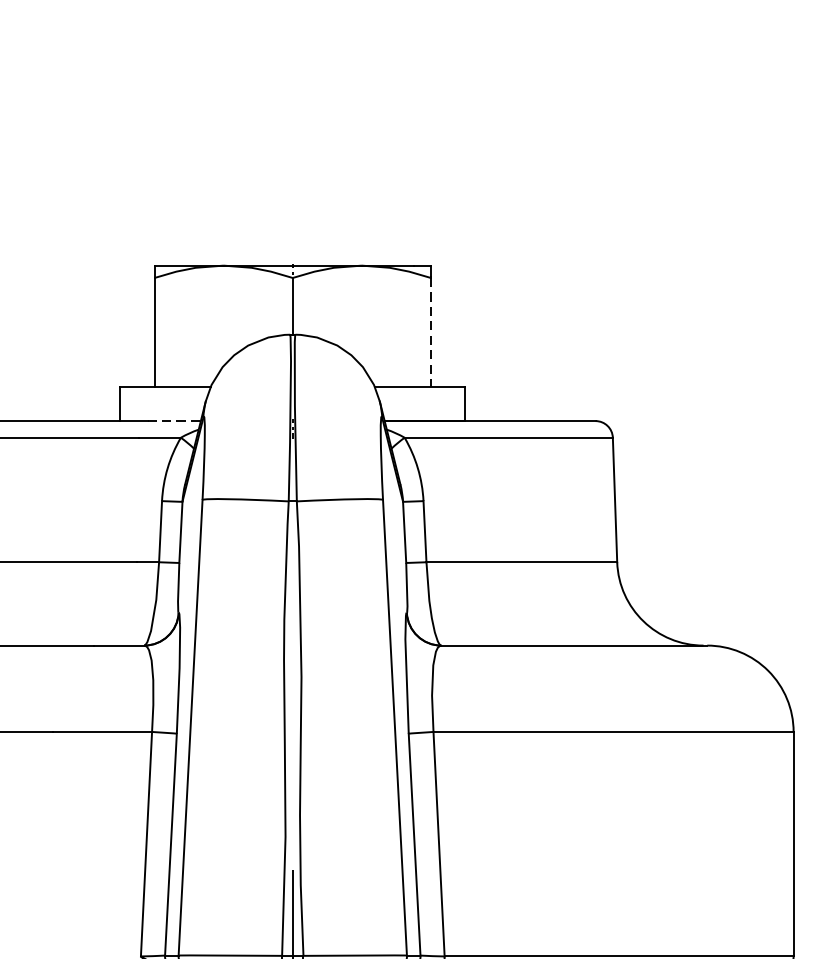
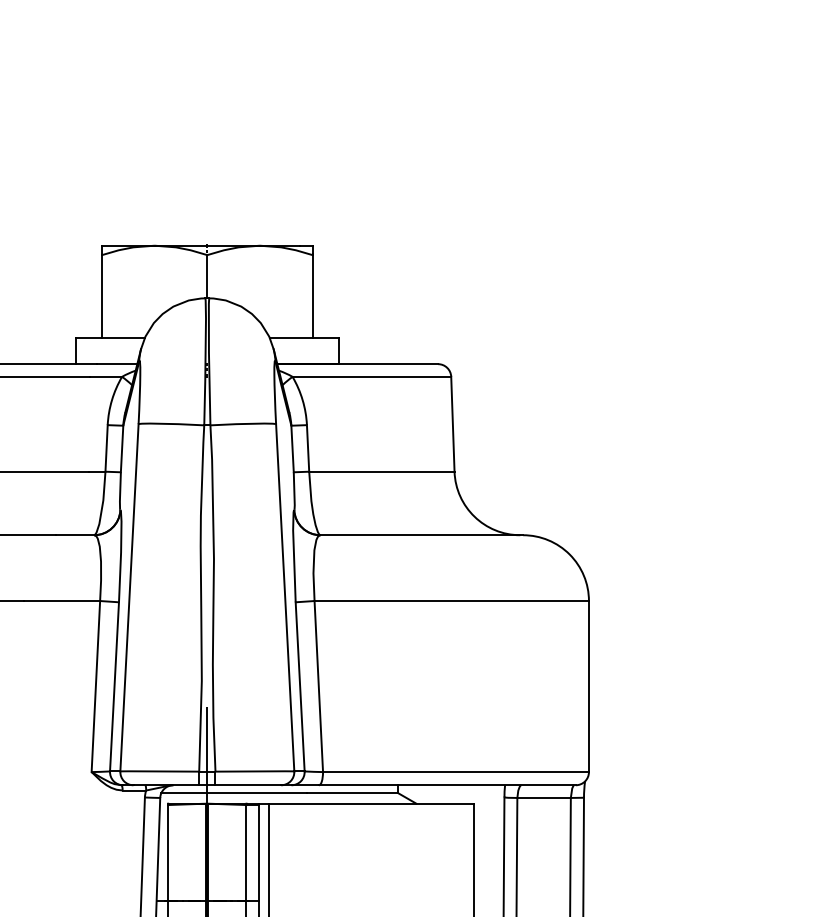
line: (430, 332) -> (312, 296), dashed -> solid
line: (174, 421) -> (117, 364), dashed -> solid

